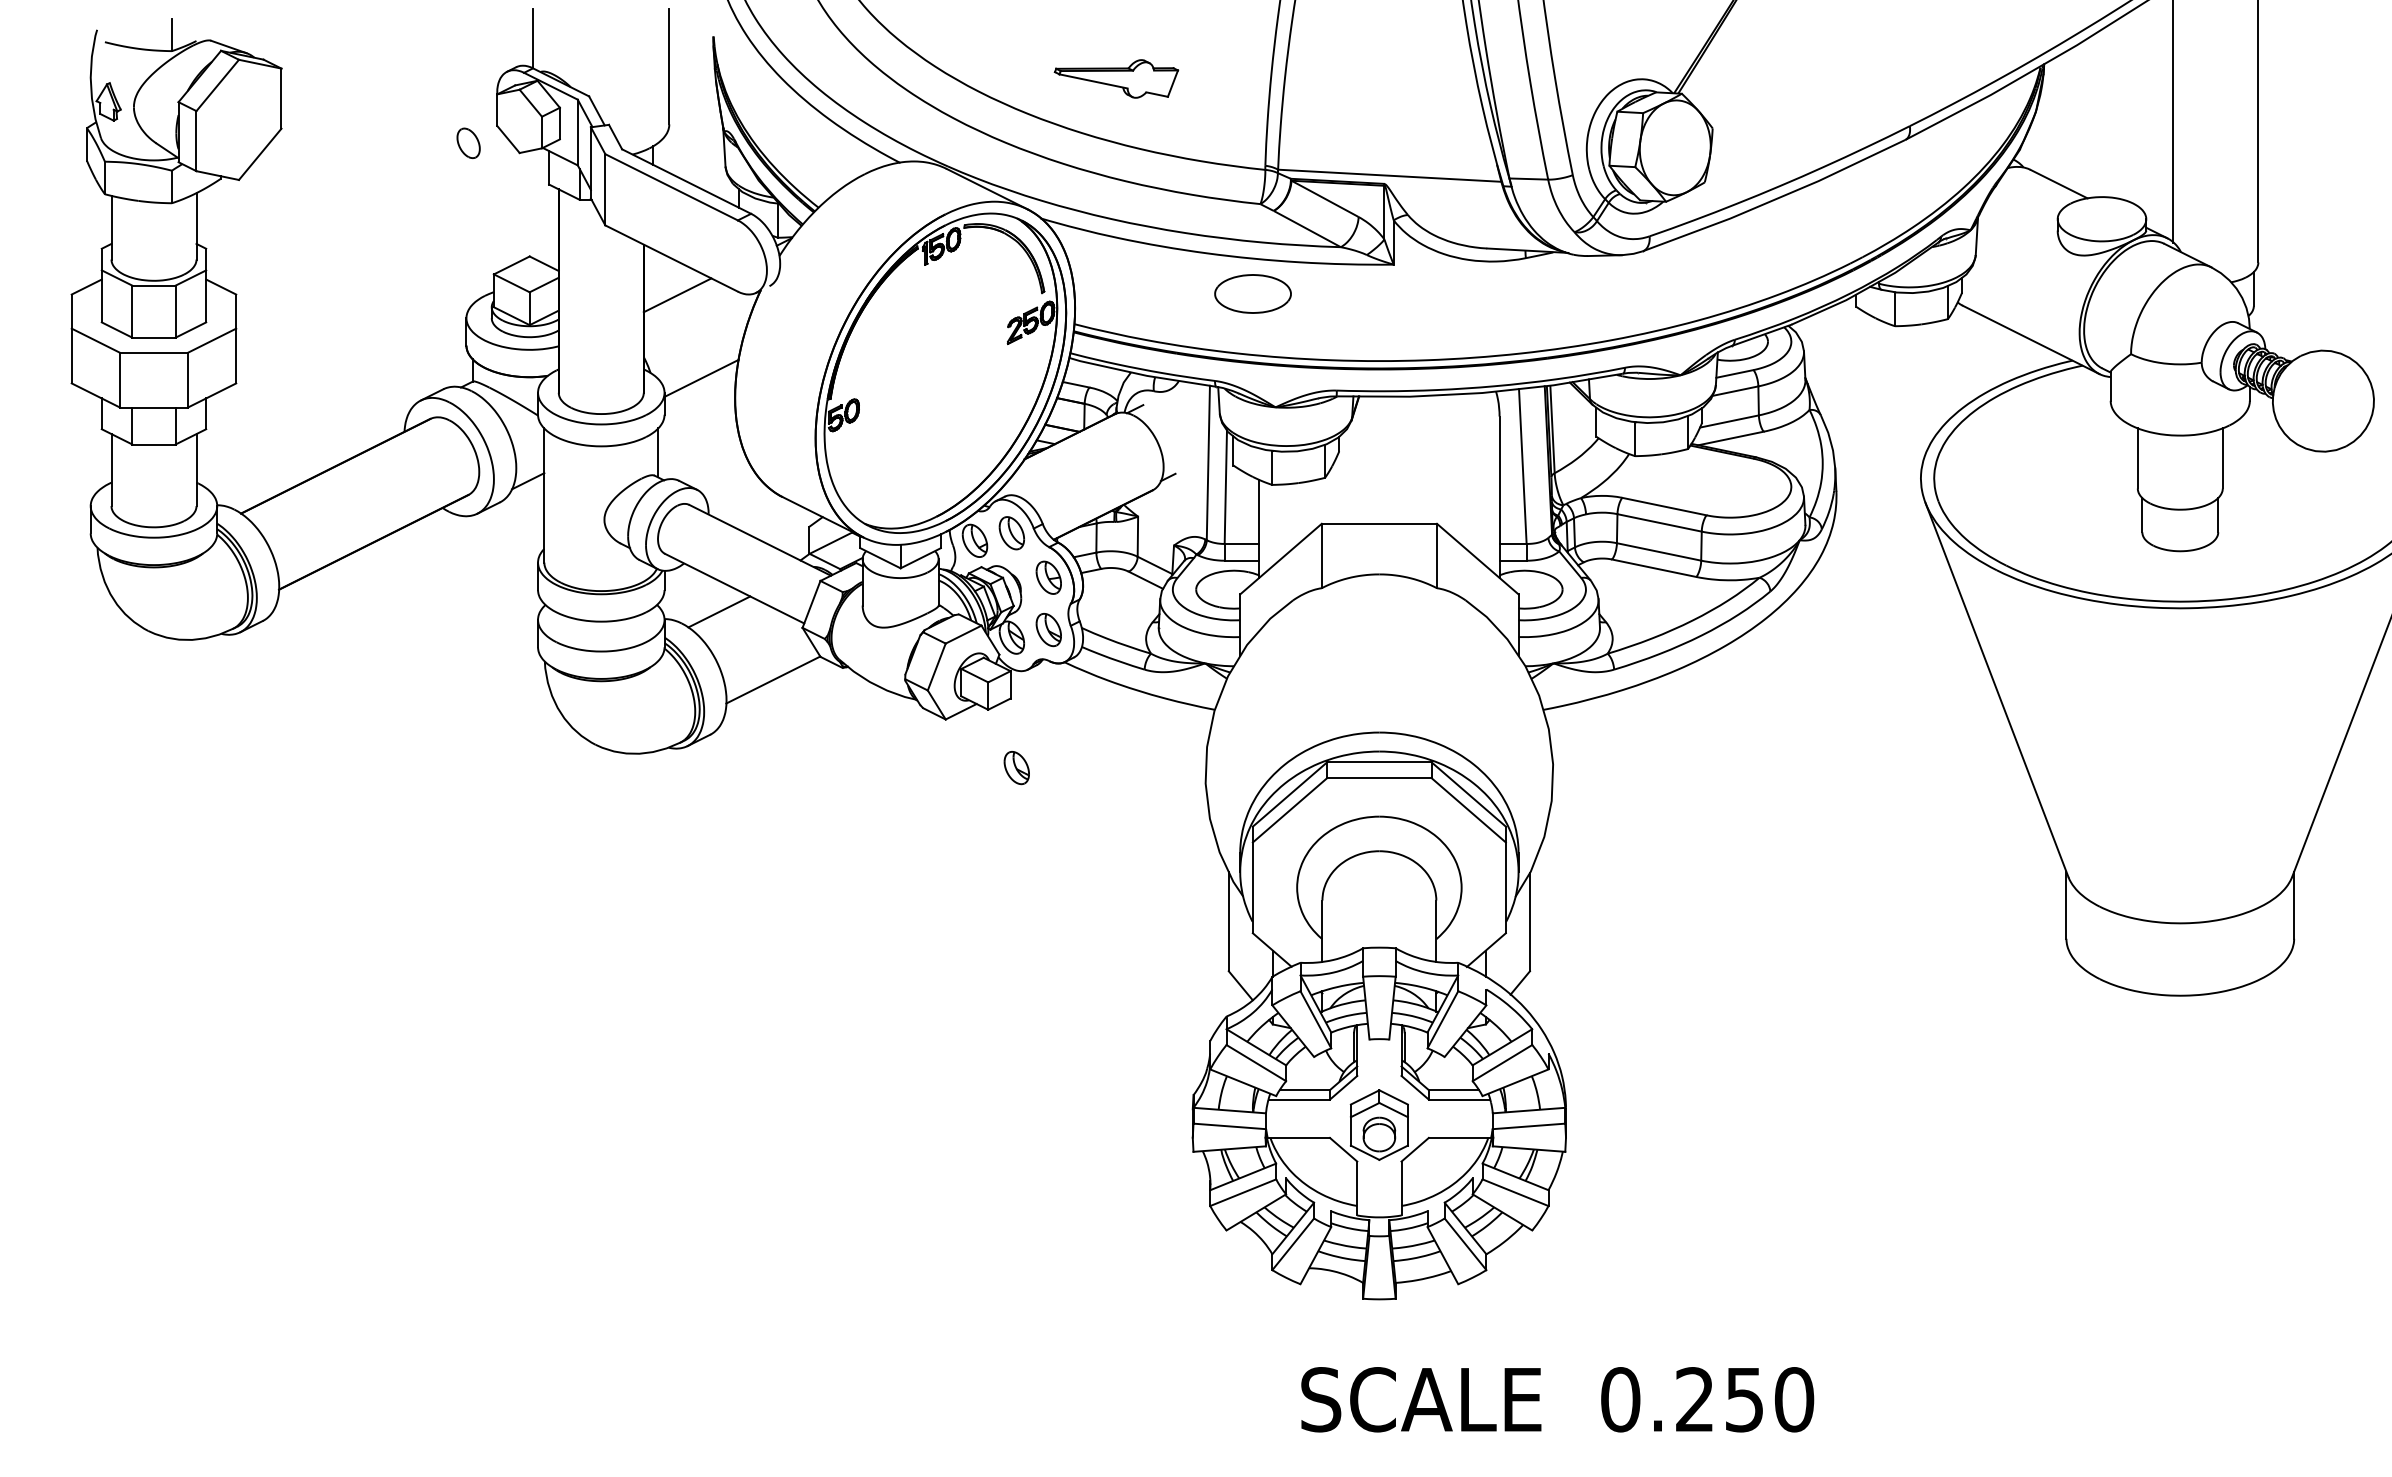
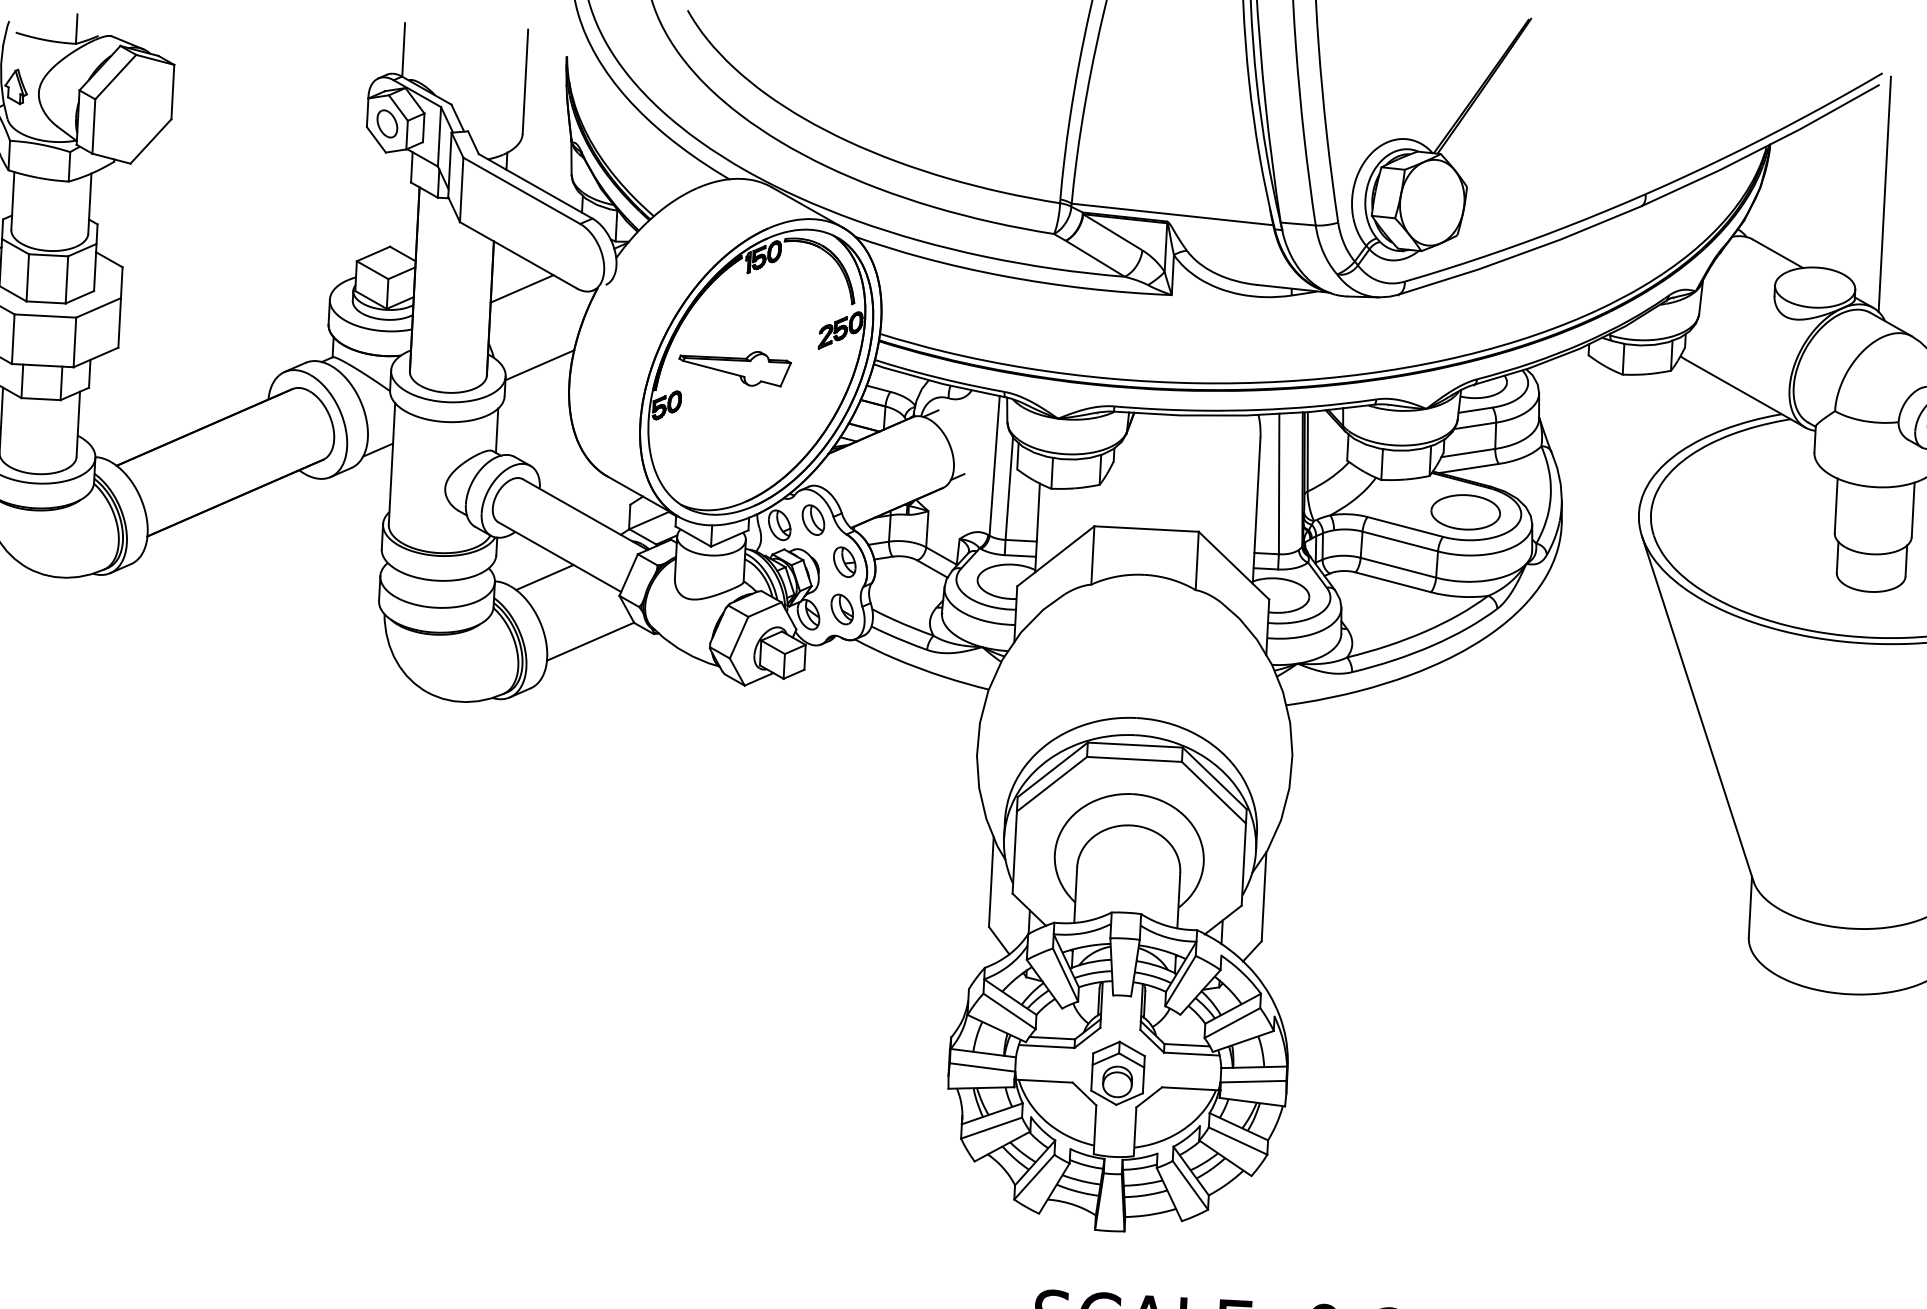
part: (1116, 78) -> (734, 367), moved
part: (468, 142) -> (387, 123), moved
part: (1252, 293) -> (1465, 511), moved
part: (1016, 768) -> (806, 733), removed

